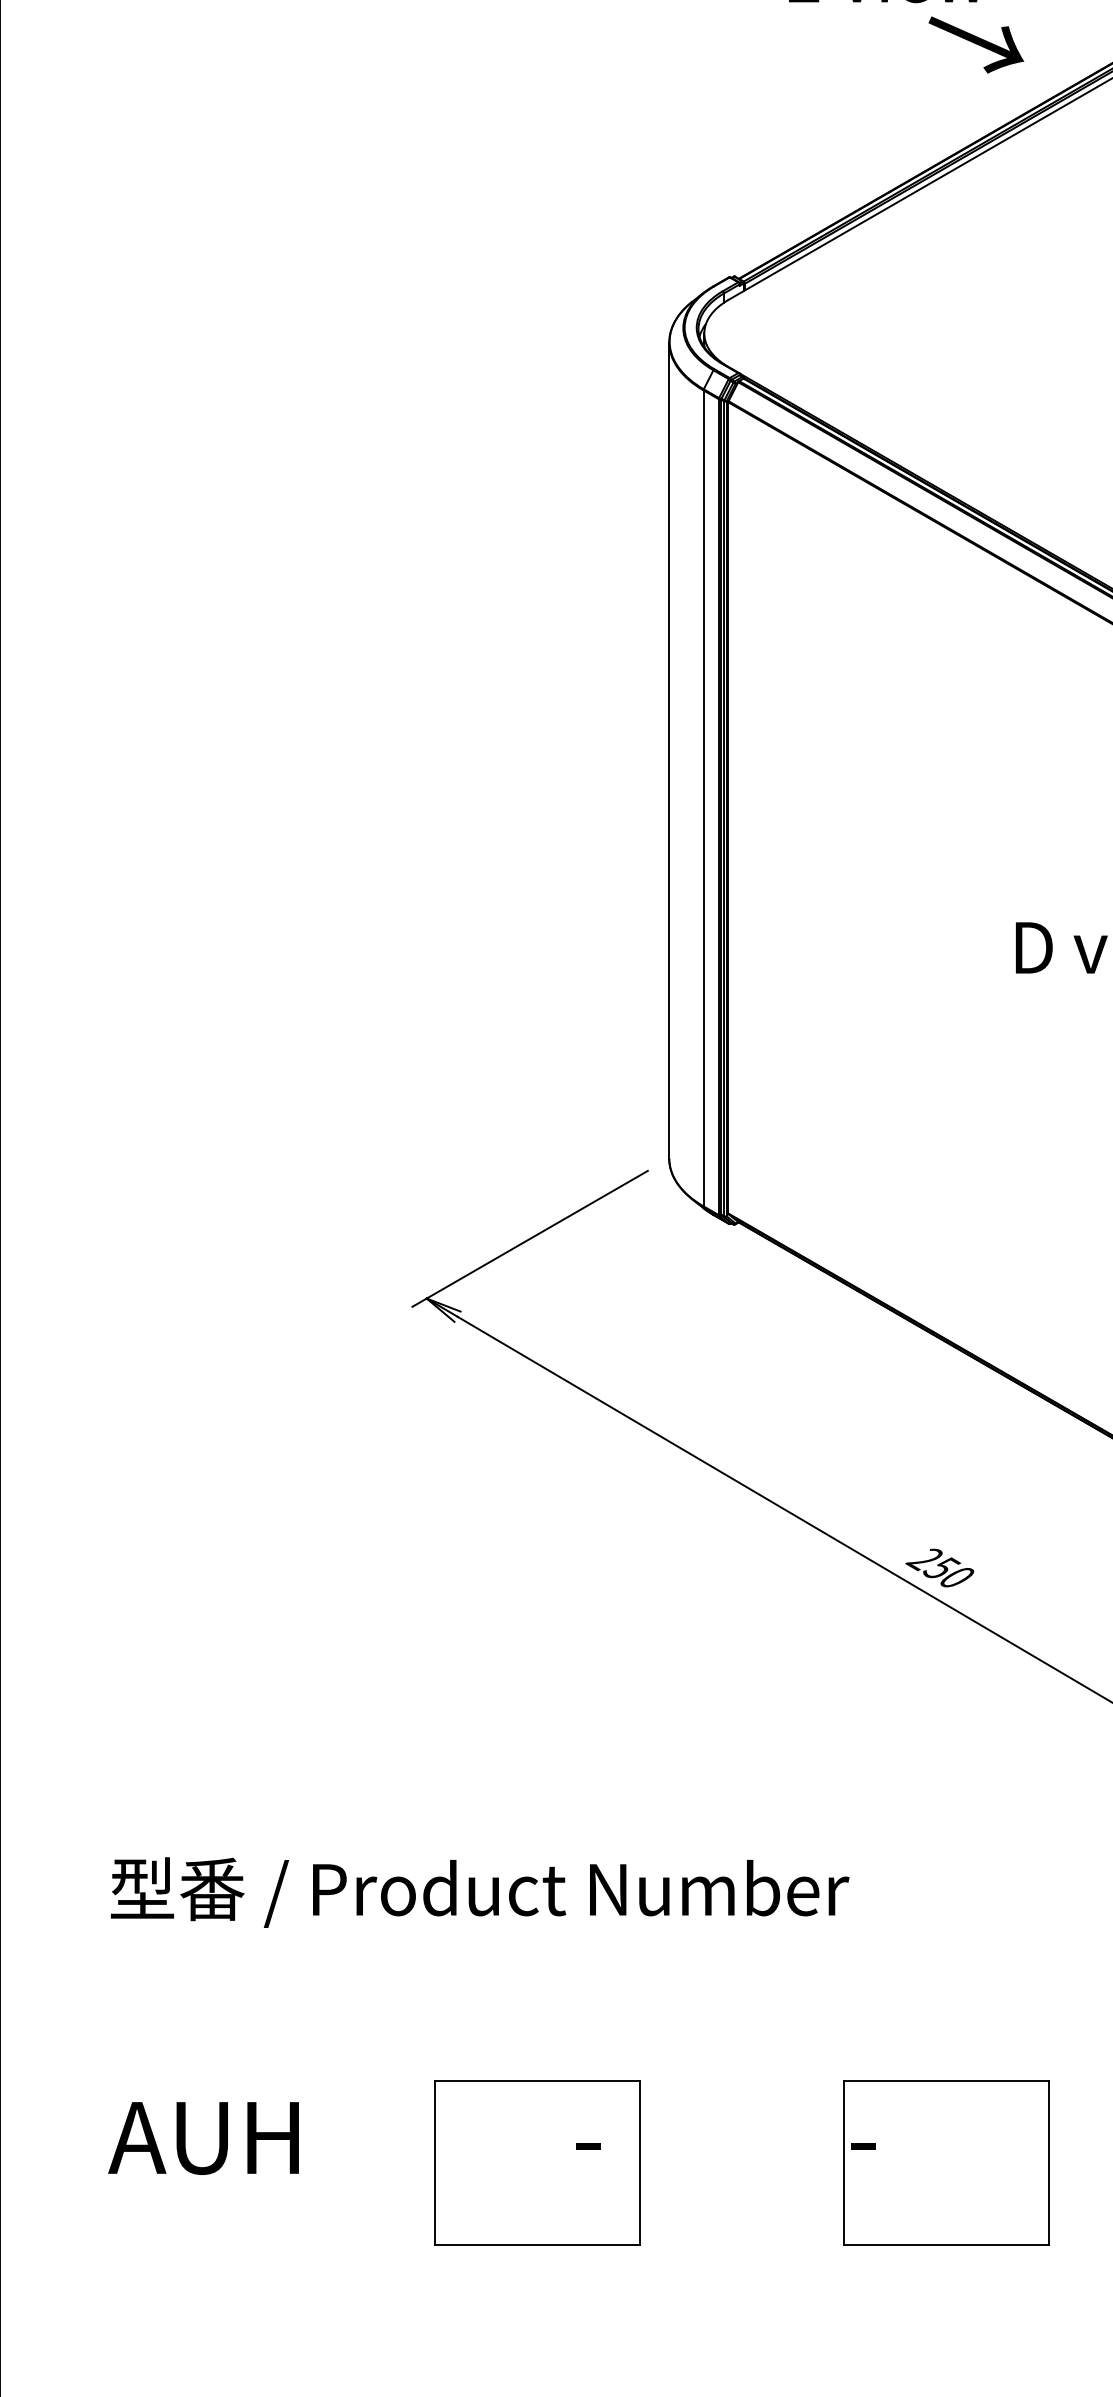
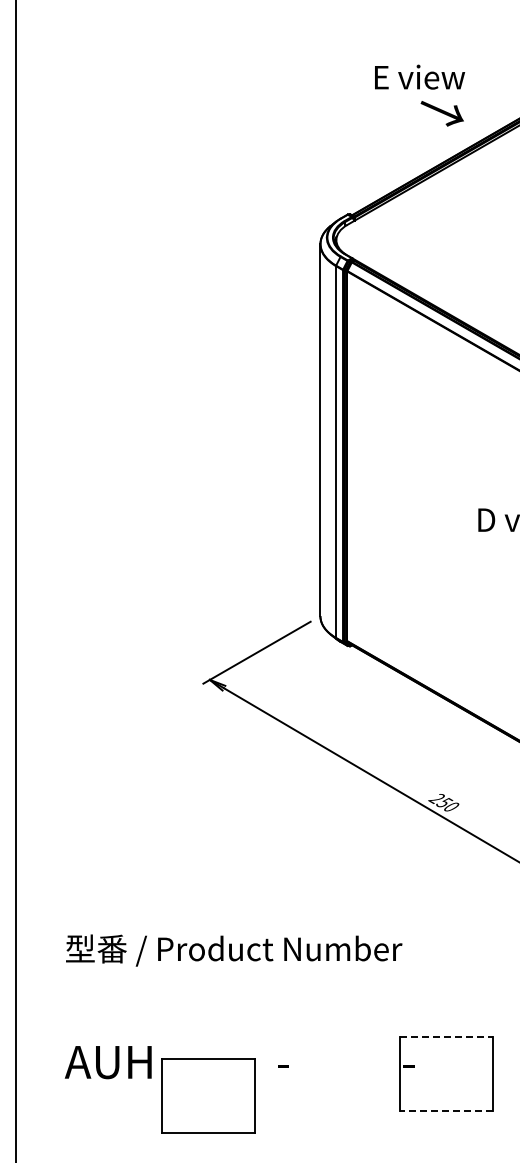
text: (974, 44) -> (441, 113), moved
line: (945, 2081) -> (446, 1036), solid -> dashed
part: (537, 2162) -> (208, 1095), moved
line: (945, 2245) -> (446, 1111), solid -> dashed

